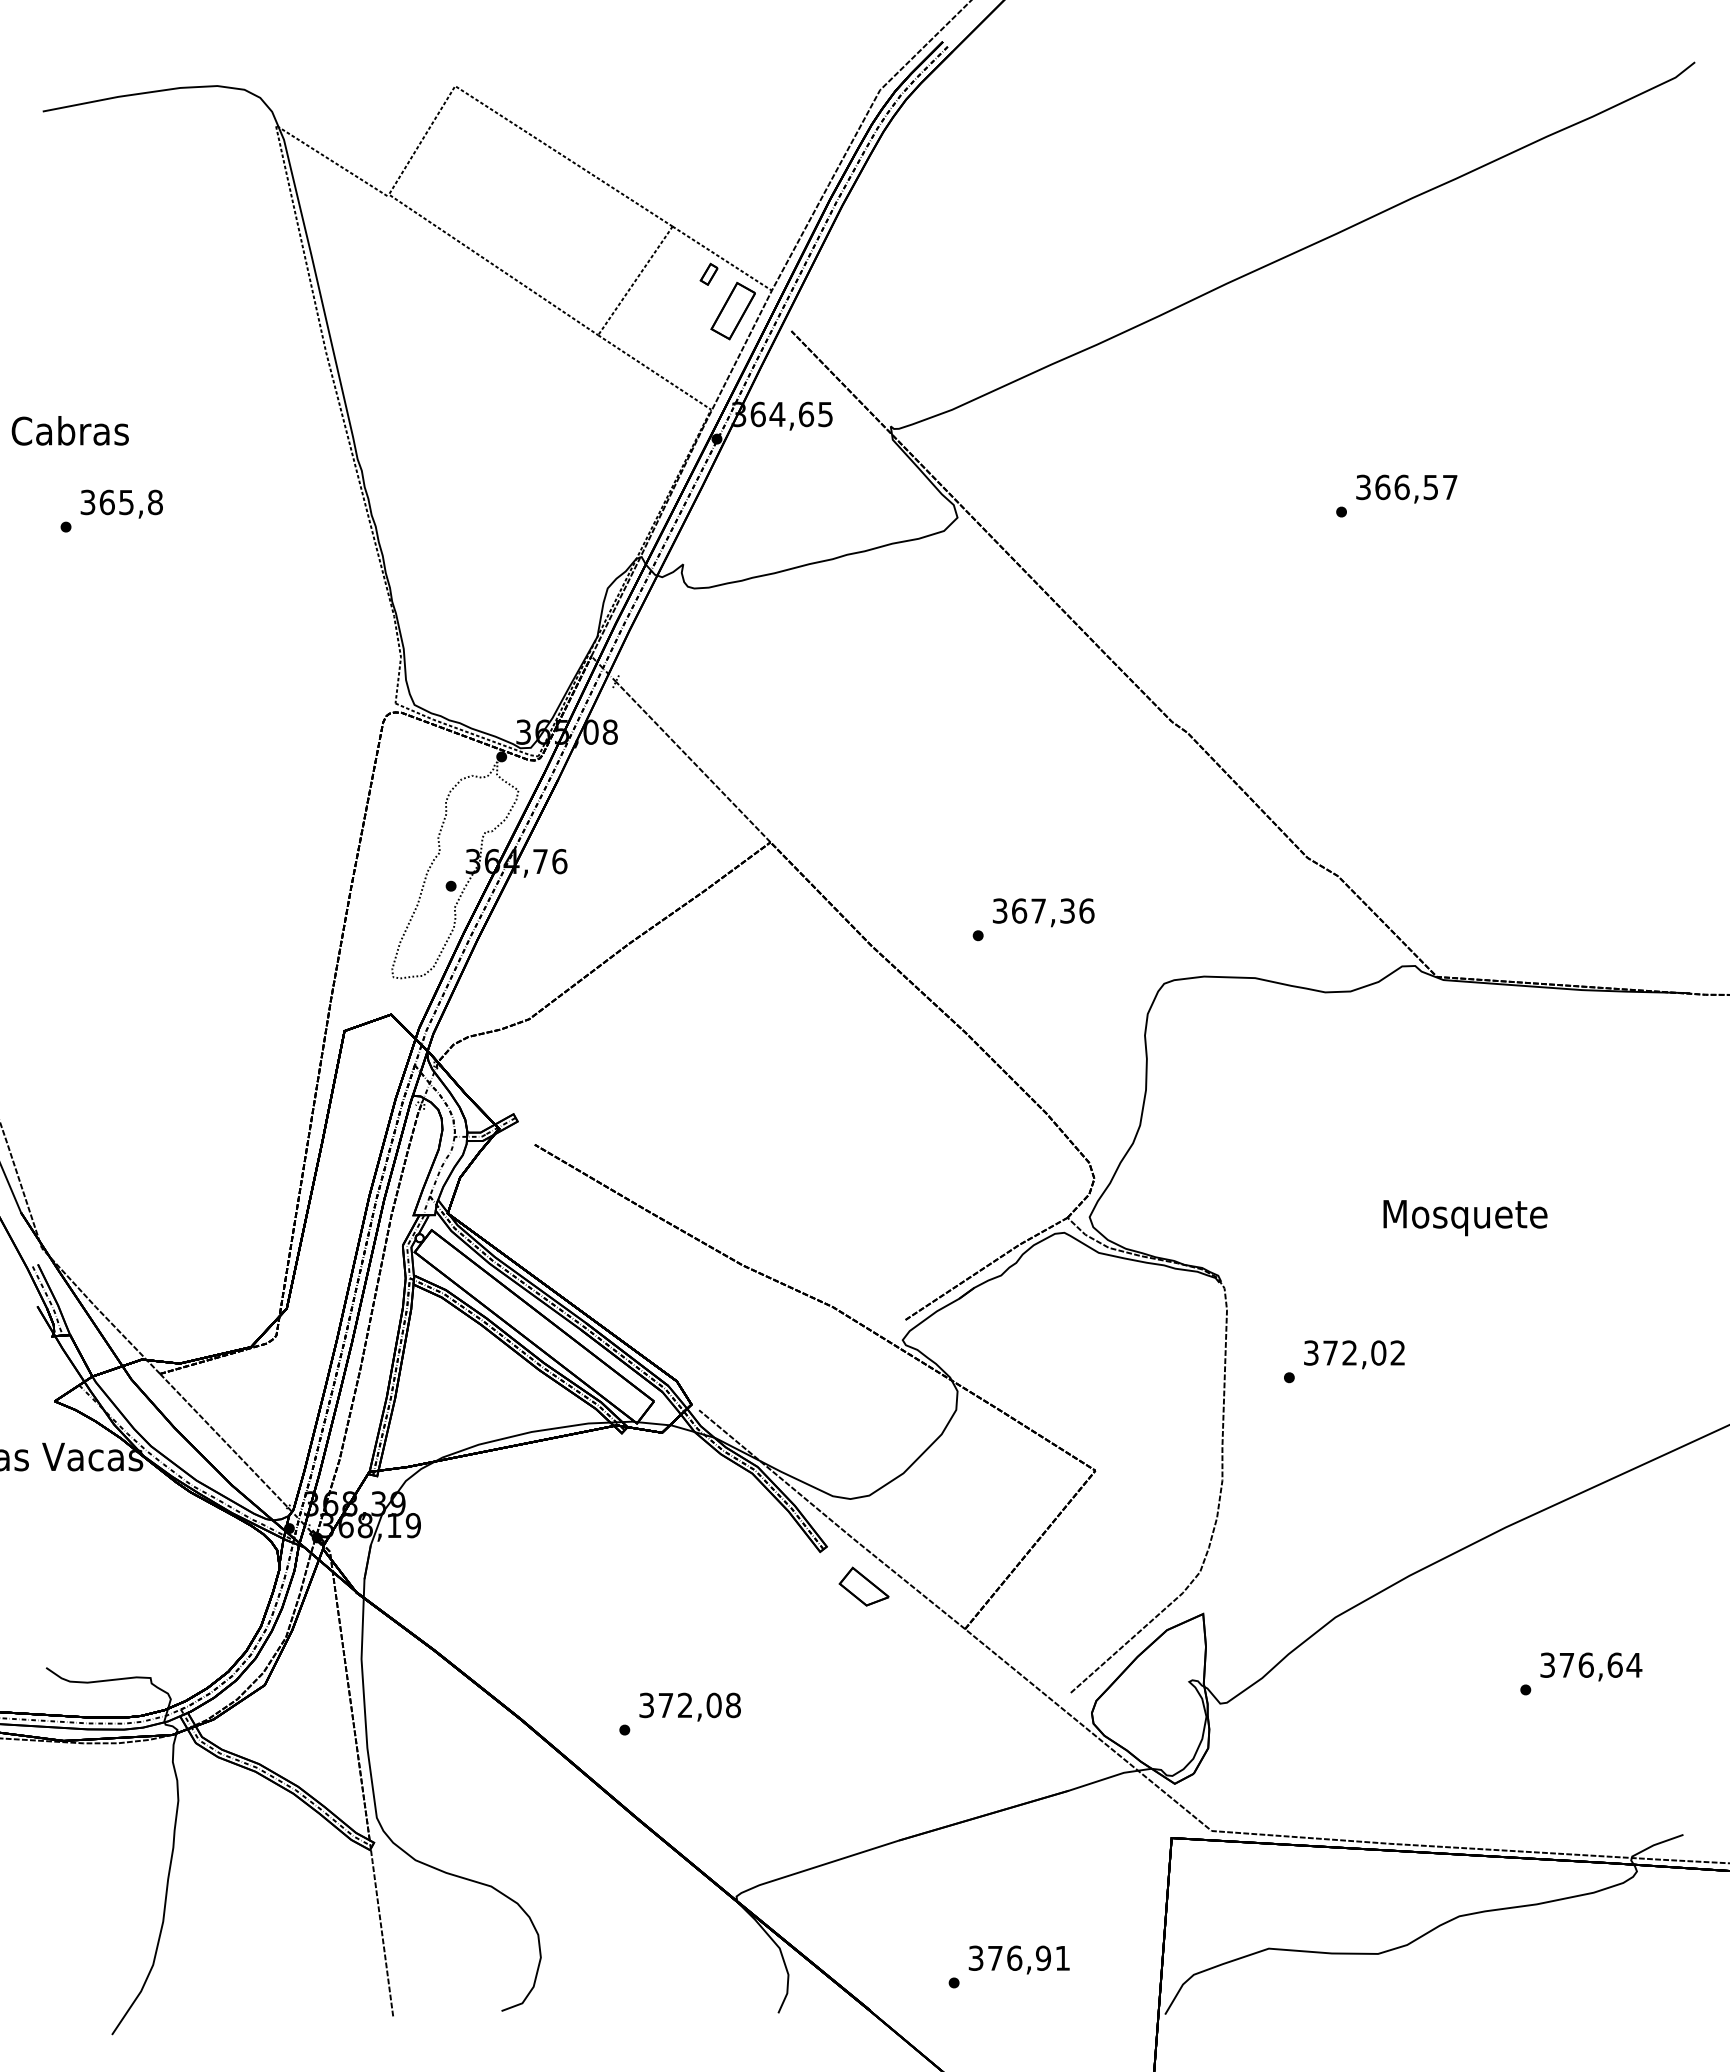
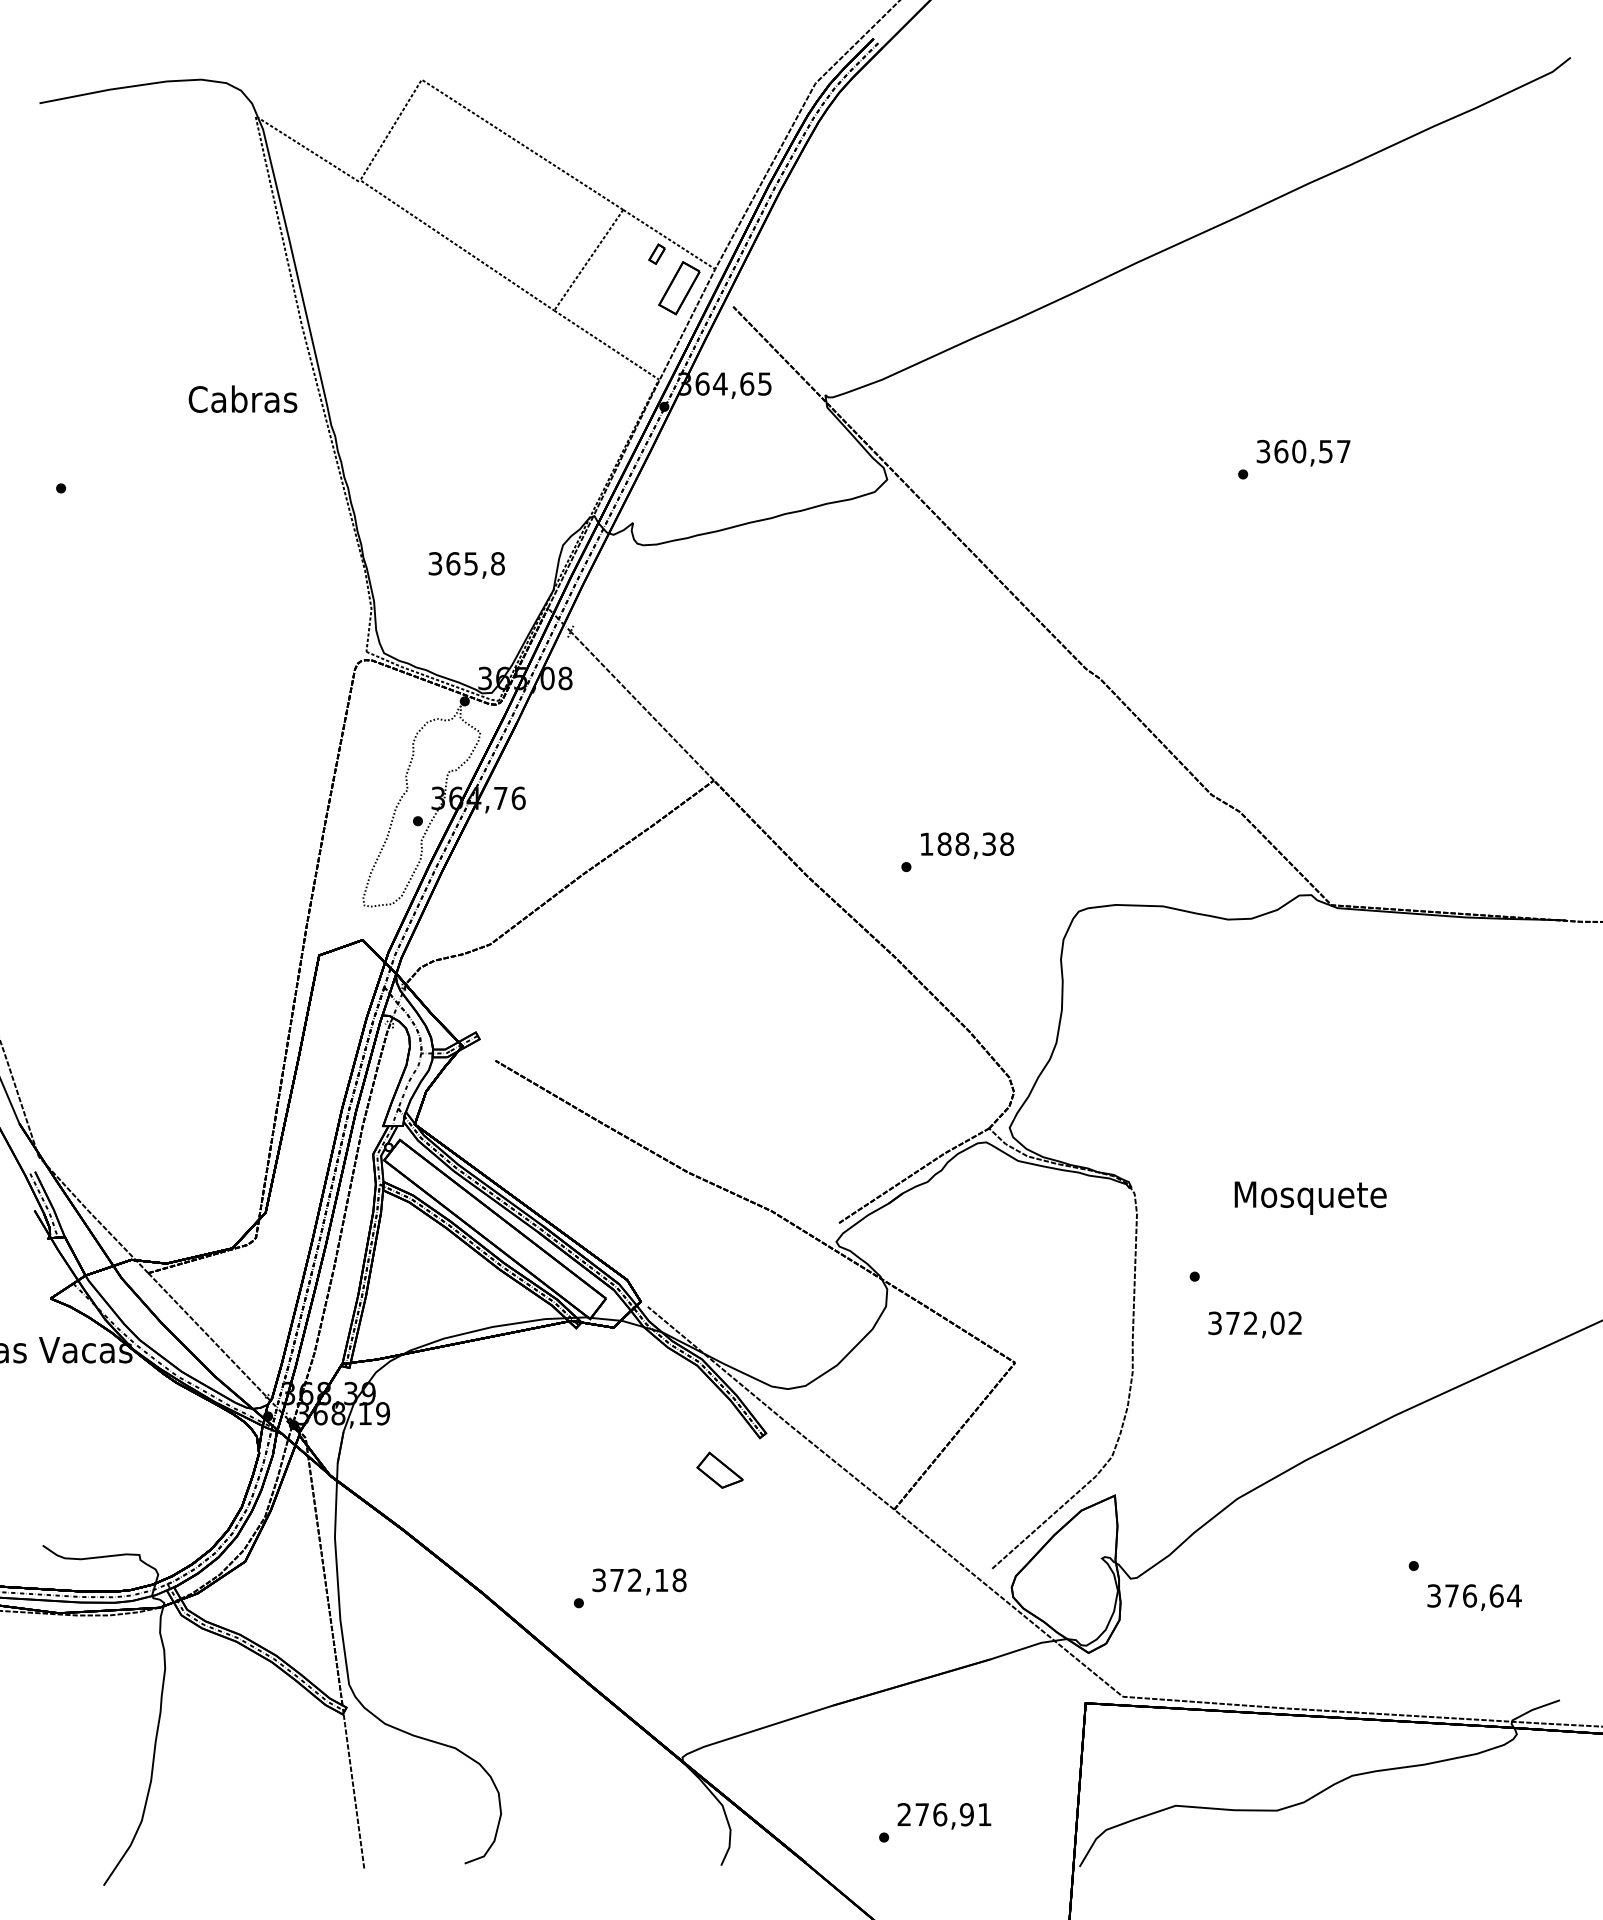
text: (69, 430) -> (242, 398), moved
text: (1401, 486) -> (1298, 450), 366,57 -> 360,57
text: (121, 503) -> (466, 564), moved
text: (1043, 910) -> (966, 843), 367,36 -> 188,38
text: (1465, 1218) -> (1310, 1198), moved
text: (1354, 1354) -> (1255, 1324), moved
part: (863, 1586) -> (719, 1470), moved
text: (1591, 1666) -> (1474, 1597), moved
text: (713, 1705) -> (661, 1580), 372,08 -> 372,18
text: (975, 1957) -> (903, 1813), 376,91 -> 276,91

